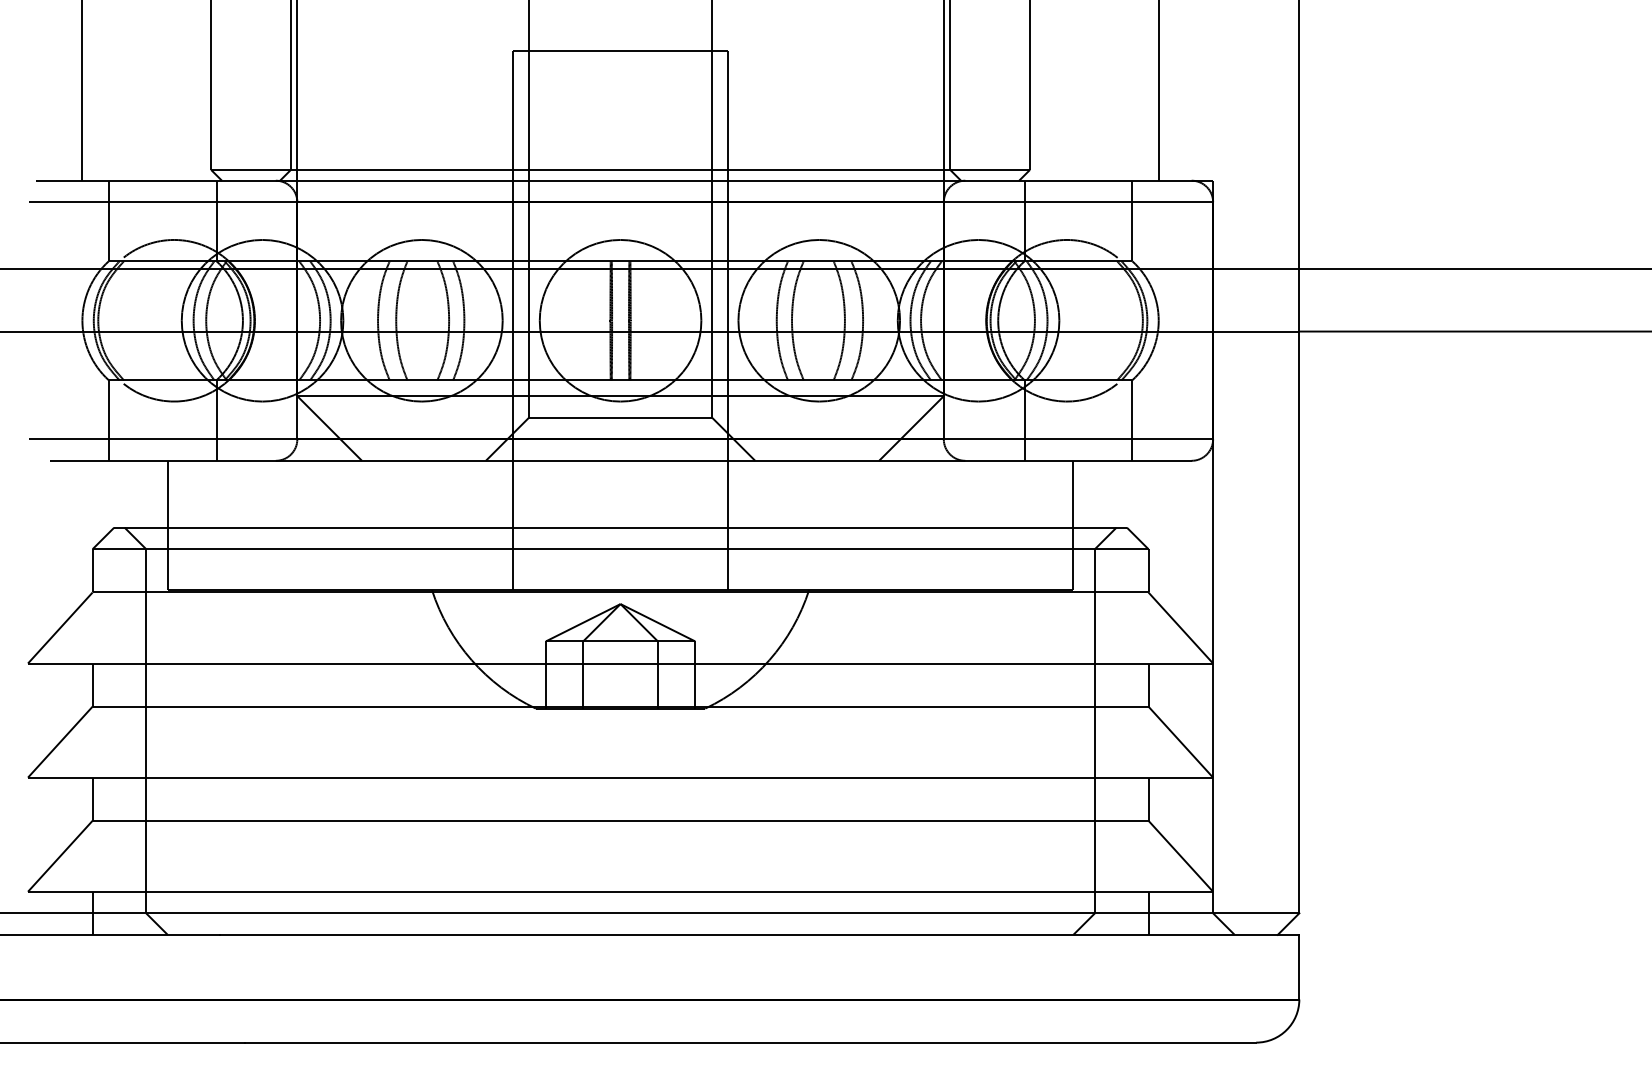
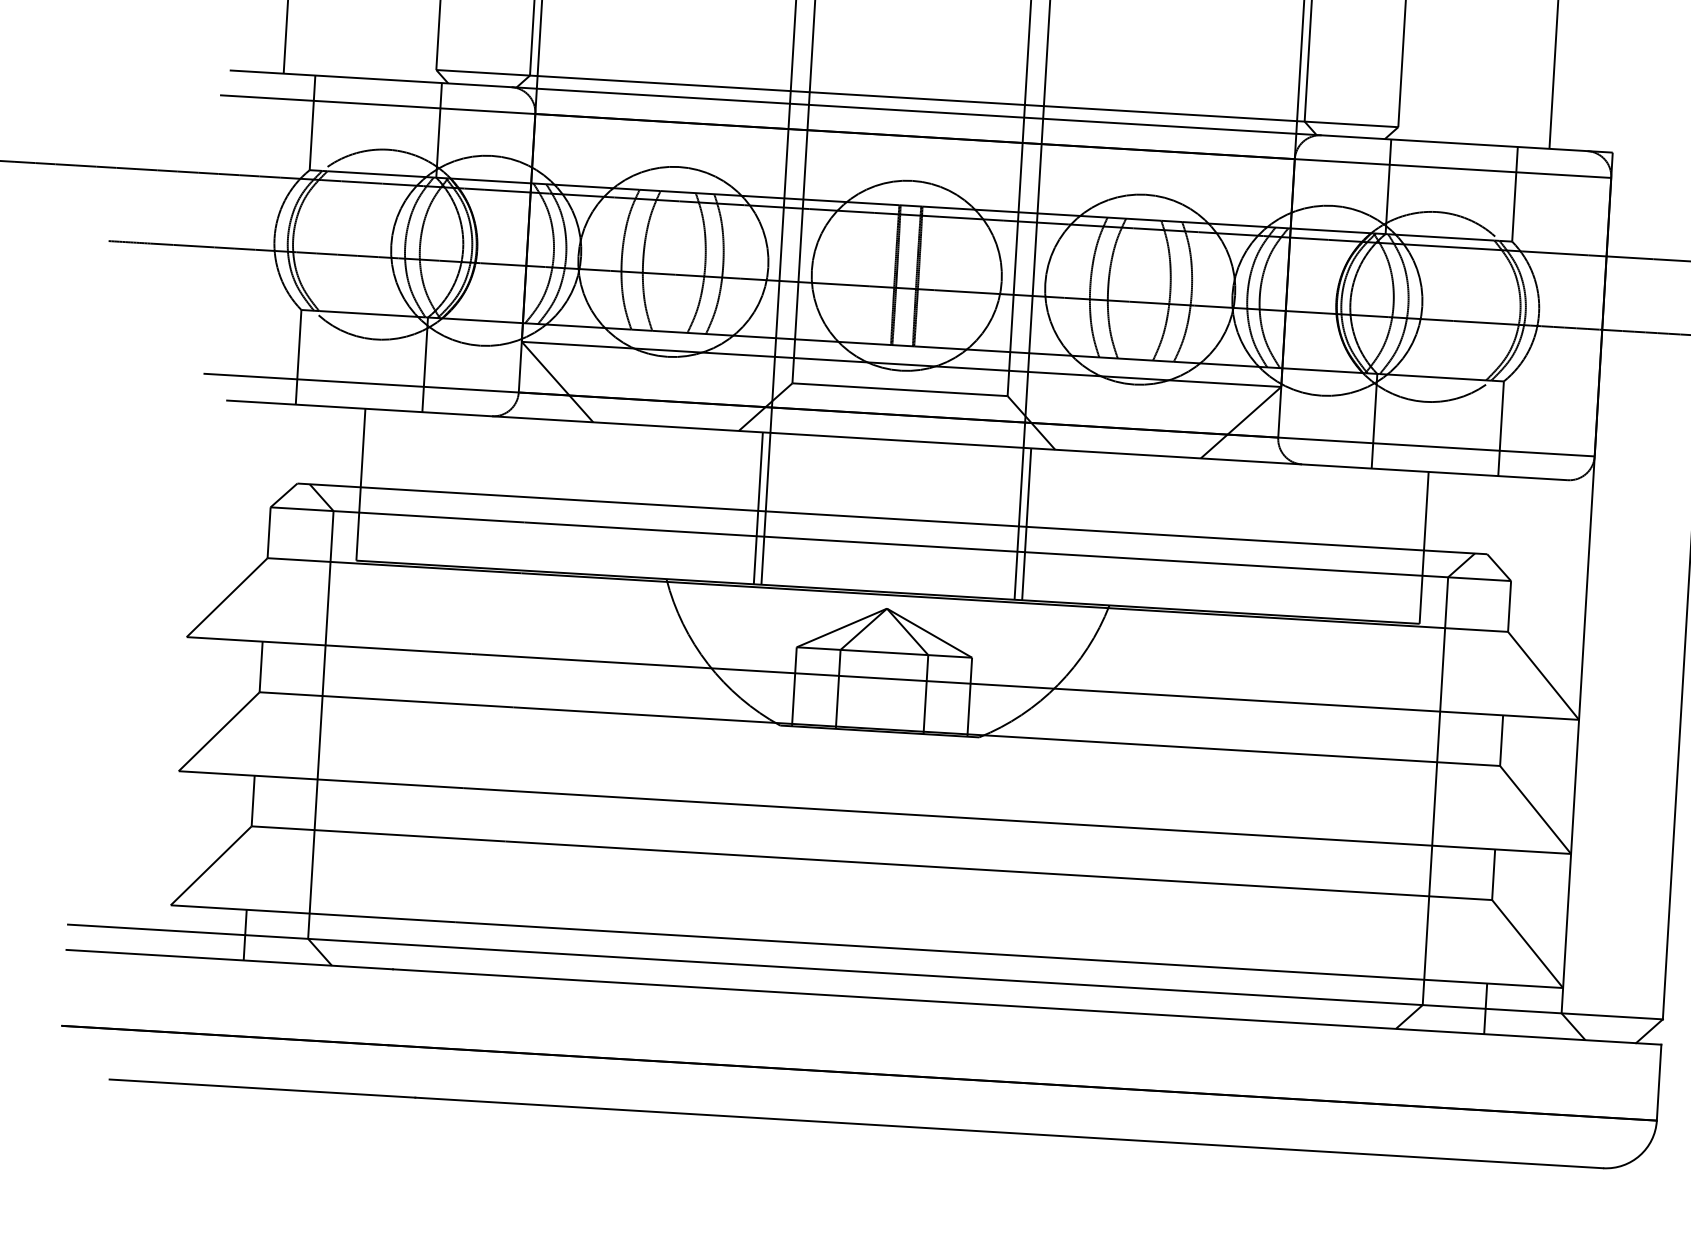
line: (506, 525) -> (758, 508), added
line: (734, 525) -> (1026, 524), added

